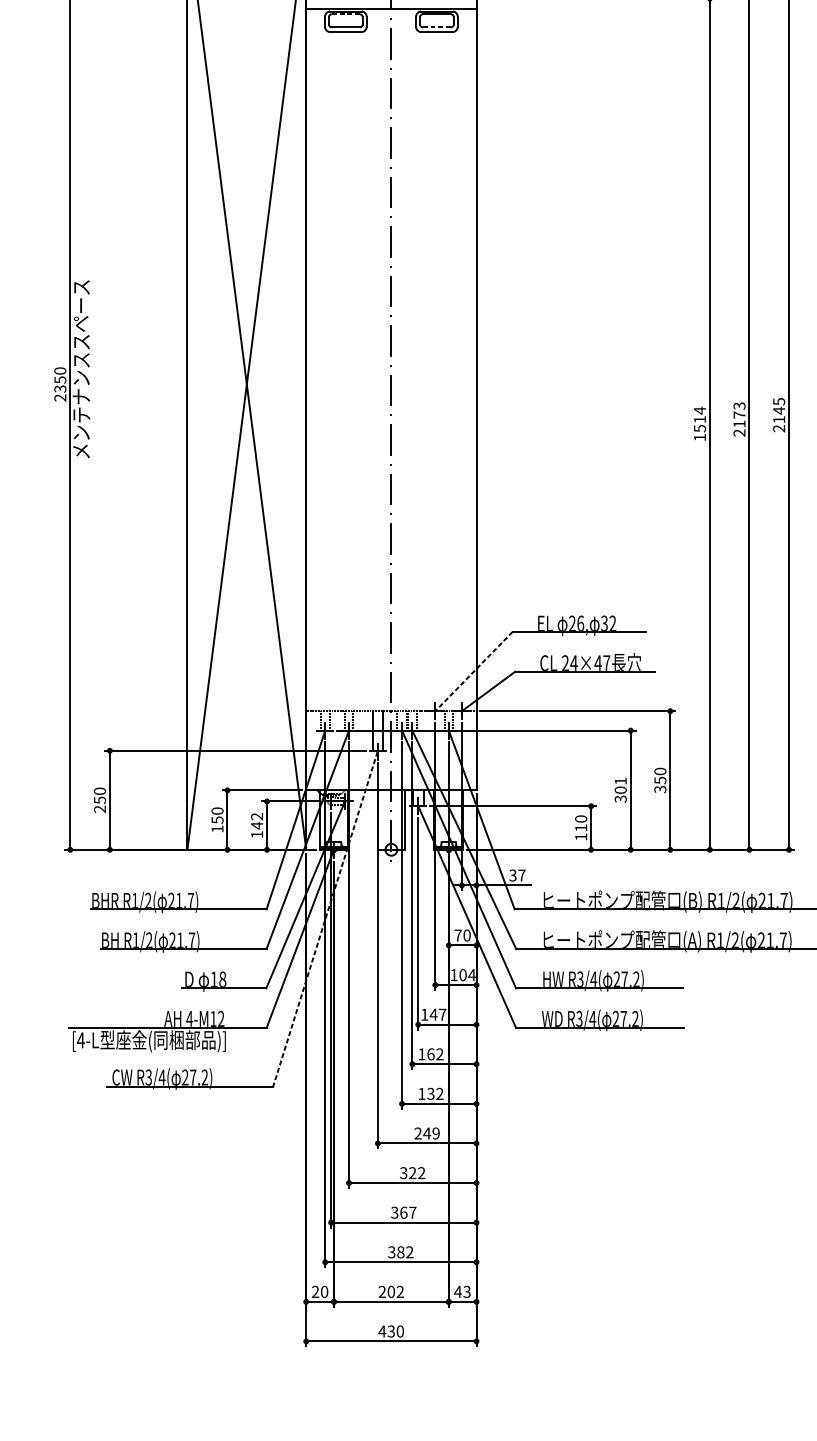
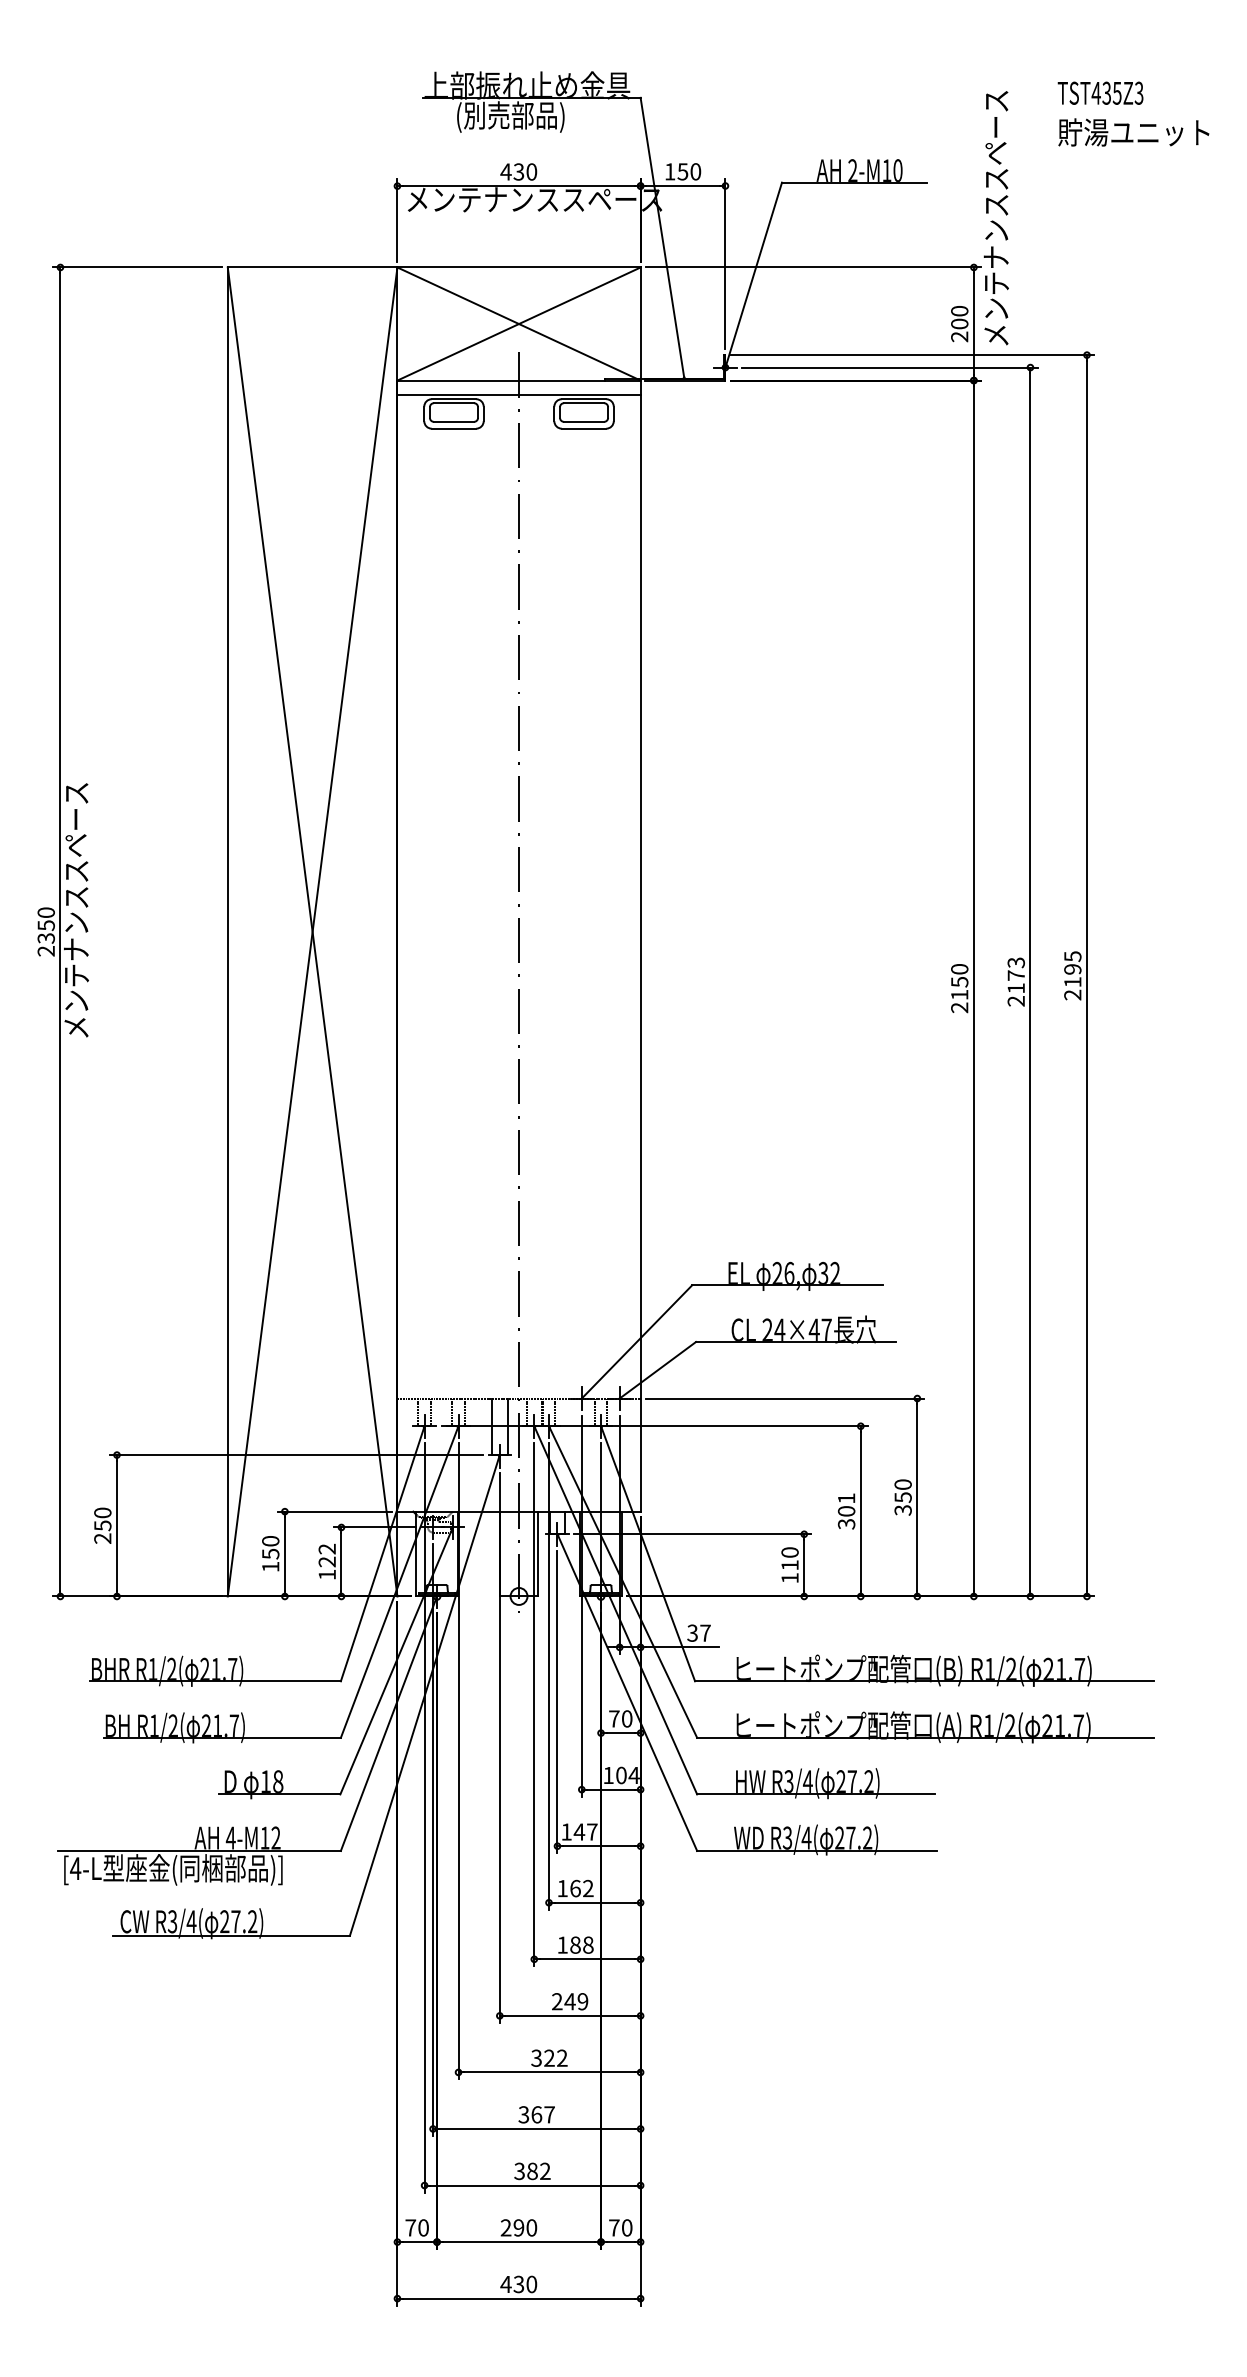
line: (345, 14) -> (453, 403), dashed -> solid
line: (437, 27) -> (584, 421), dashed -> solid
text: (778, 410) -> (1072, 969), 2145 -> 2195
text: (699, 424) -> (959, 988), 1514 -> 2150
line: (473, 671) -> (636, 1341), dashed -> solid
text: (256, 825) -> (326, 1561), 142 -> 122
line: (325, 919) -> (424, 1695), dashed -> solid
text: (435, 1093) -> (581, 1944), 132 -> 188
text: (315, 1291) -> (410, 2227), 20 -> 70
text: (395, 1291) -> (525, 2227), 202 -> 290
text: (462, 1291) -> (620, 2227), 43 -> 70

